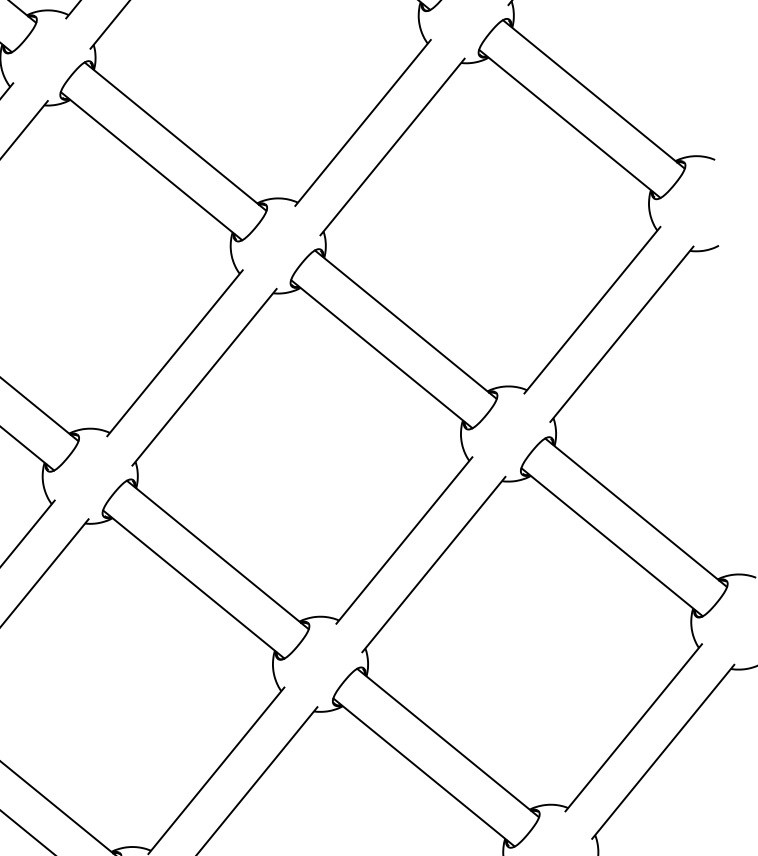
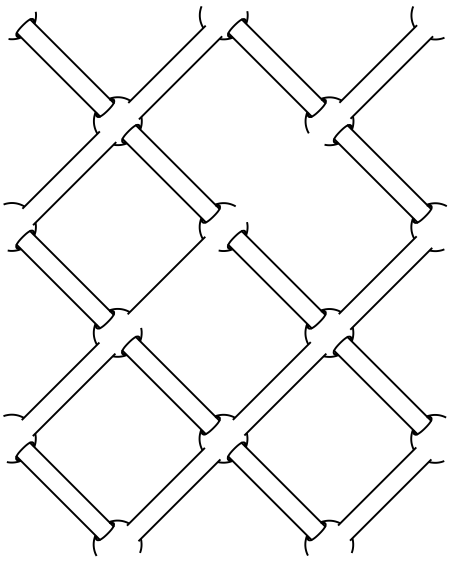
line: (363, 122) -> (272, 169), removed
line: (391, 145) -> (285, 182), removed
line: (203, 376) -> (179, 288), removed

